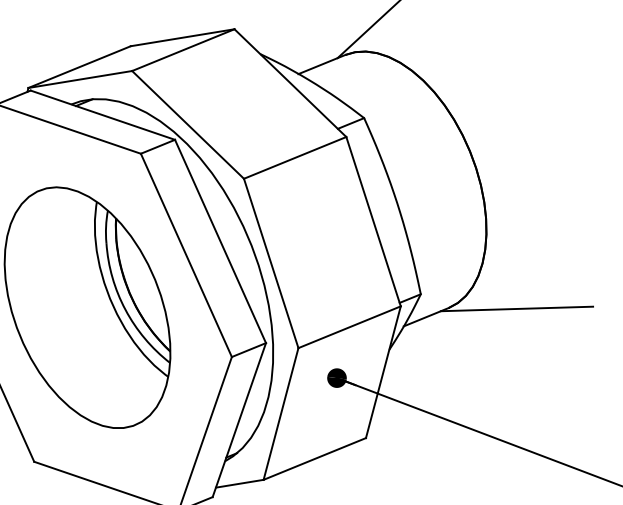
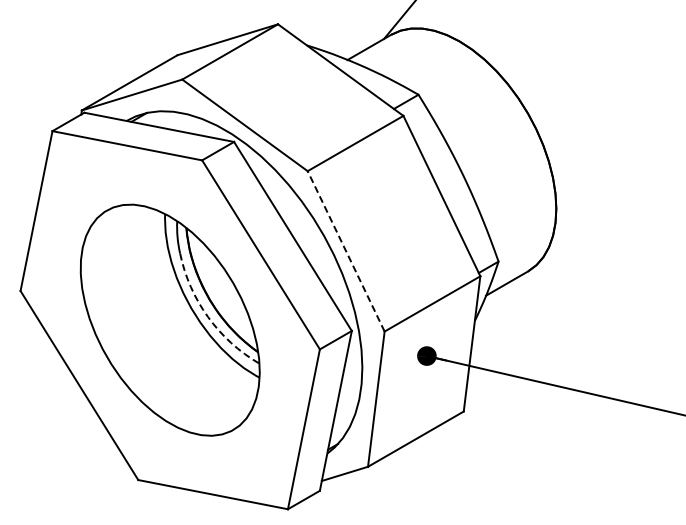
line: (271, 263) -> (346, 251), solid -> dashed
line: (516, 308) -> (595, 262), removed
arc: (125, 310) -> (208, 317), solid -> dashed

